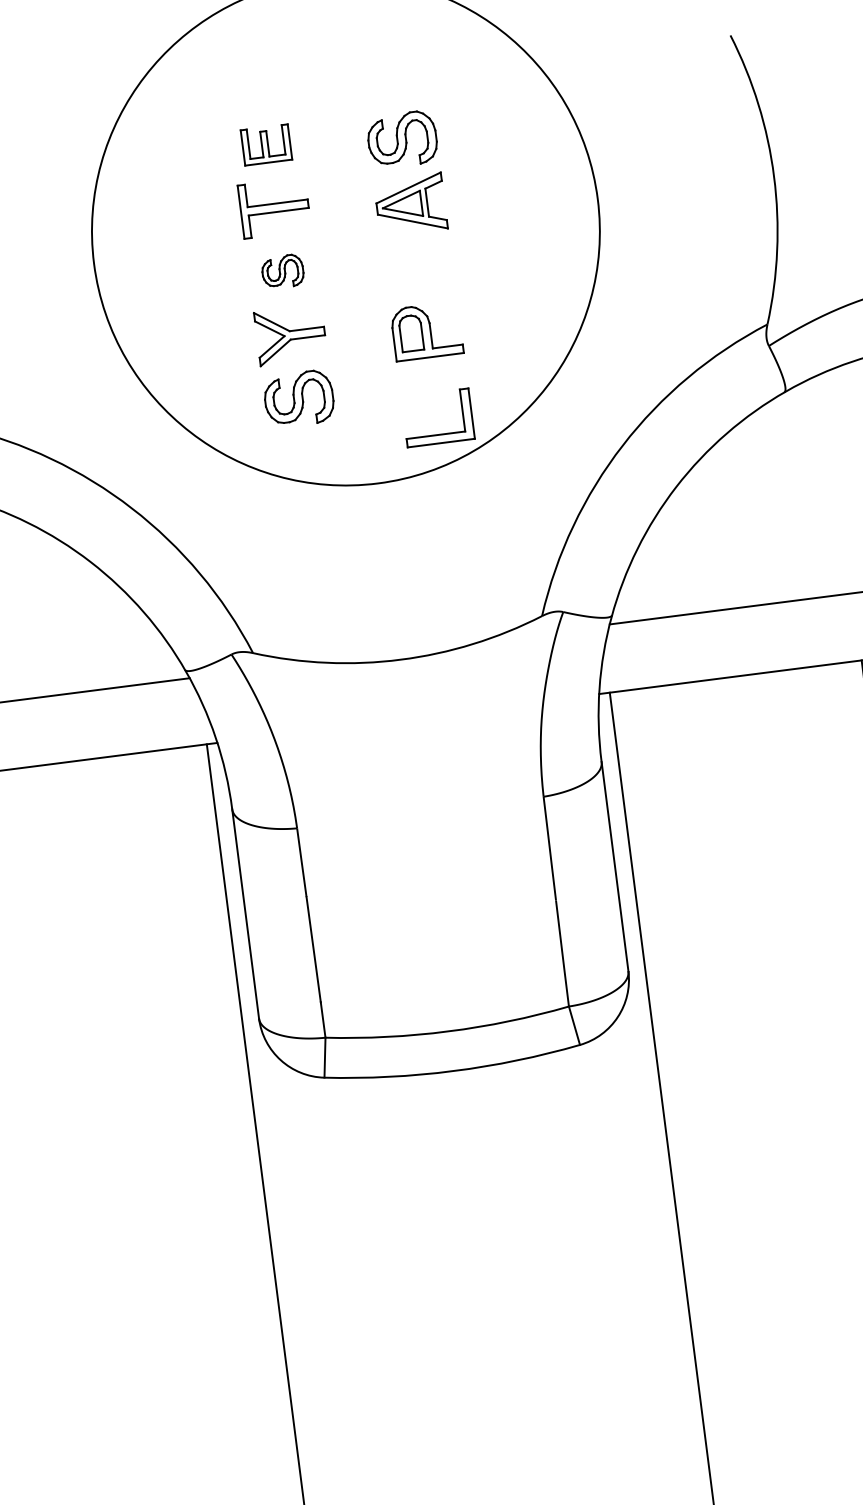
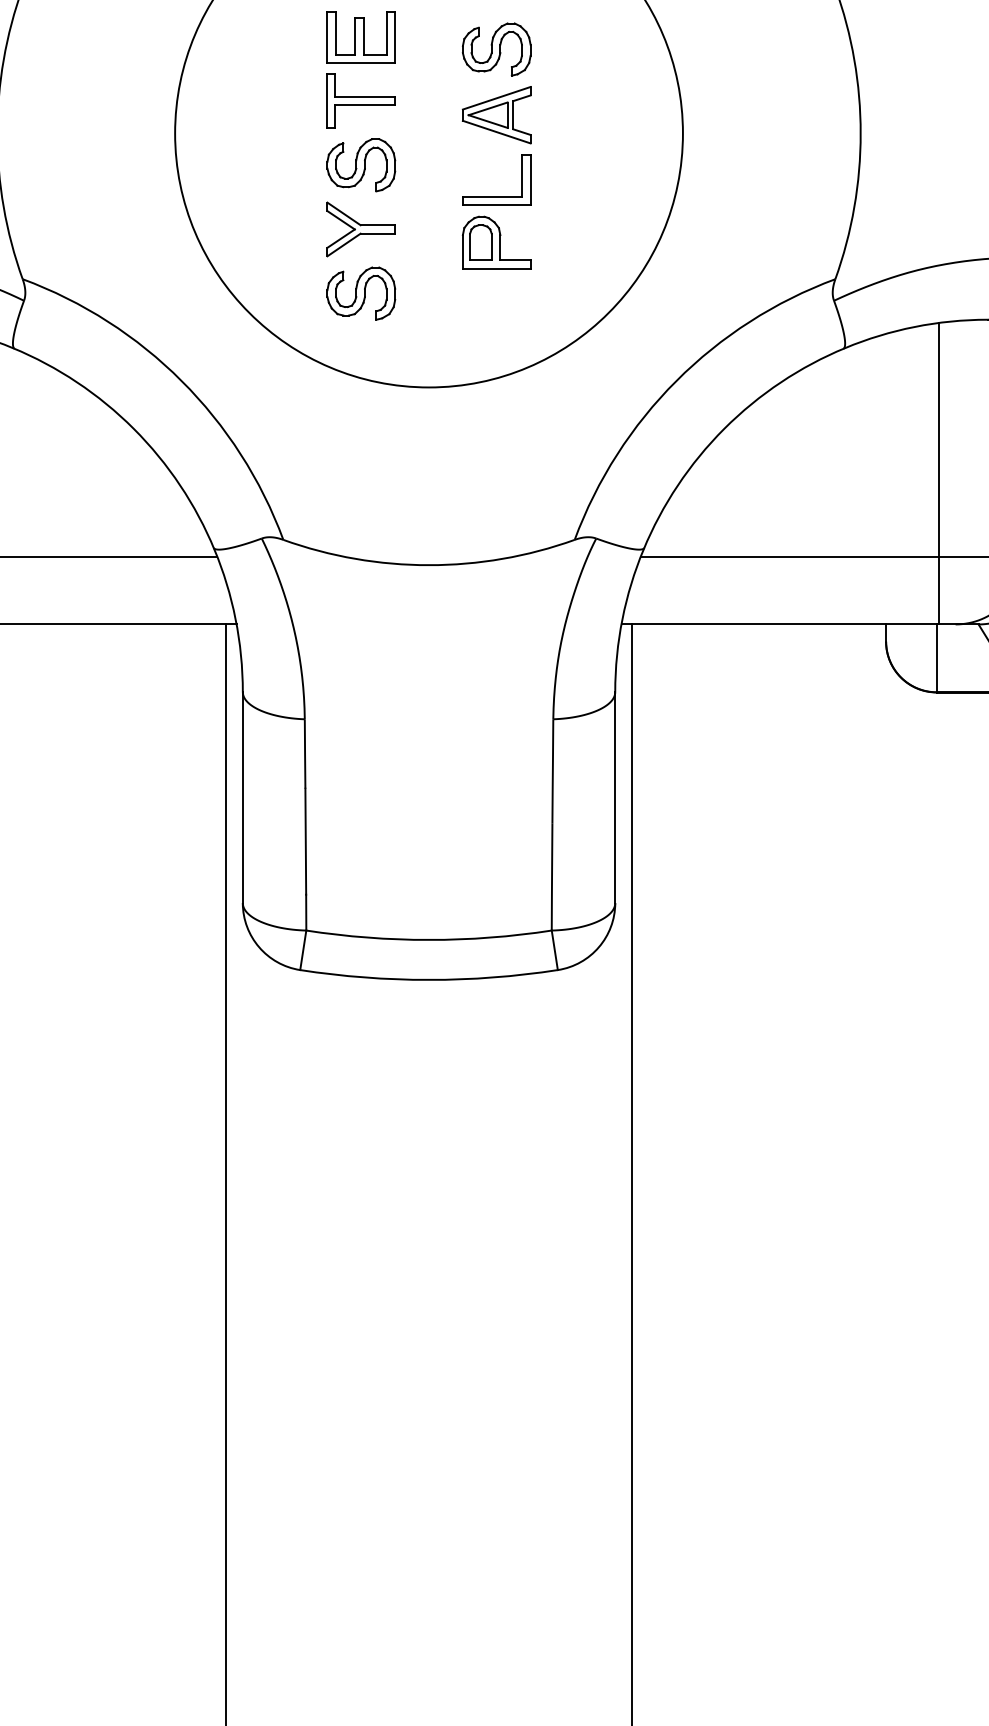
part: (265, 145) -> (360, 37), size x1.43
part: (283, 271) -> (361, 165), size x1.67
part: (439, 434) -> (496, 196), moved

